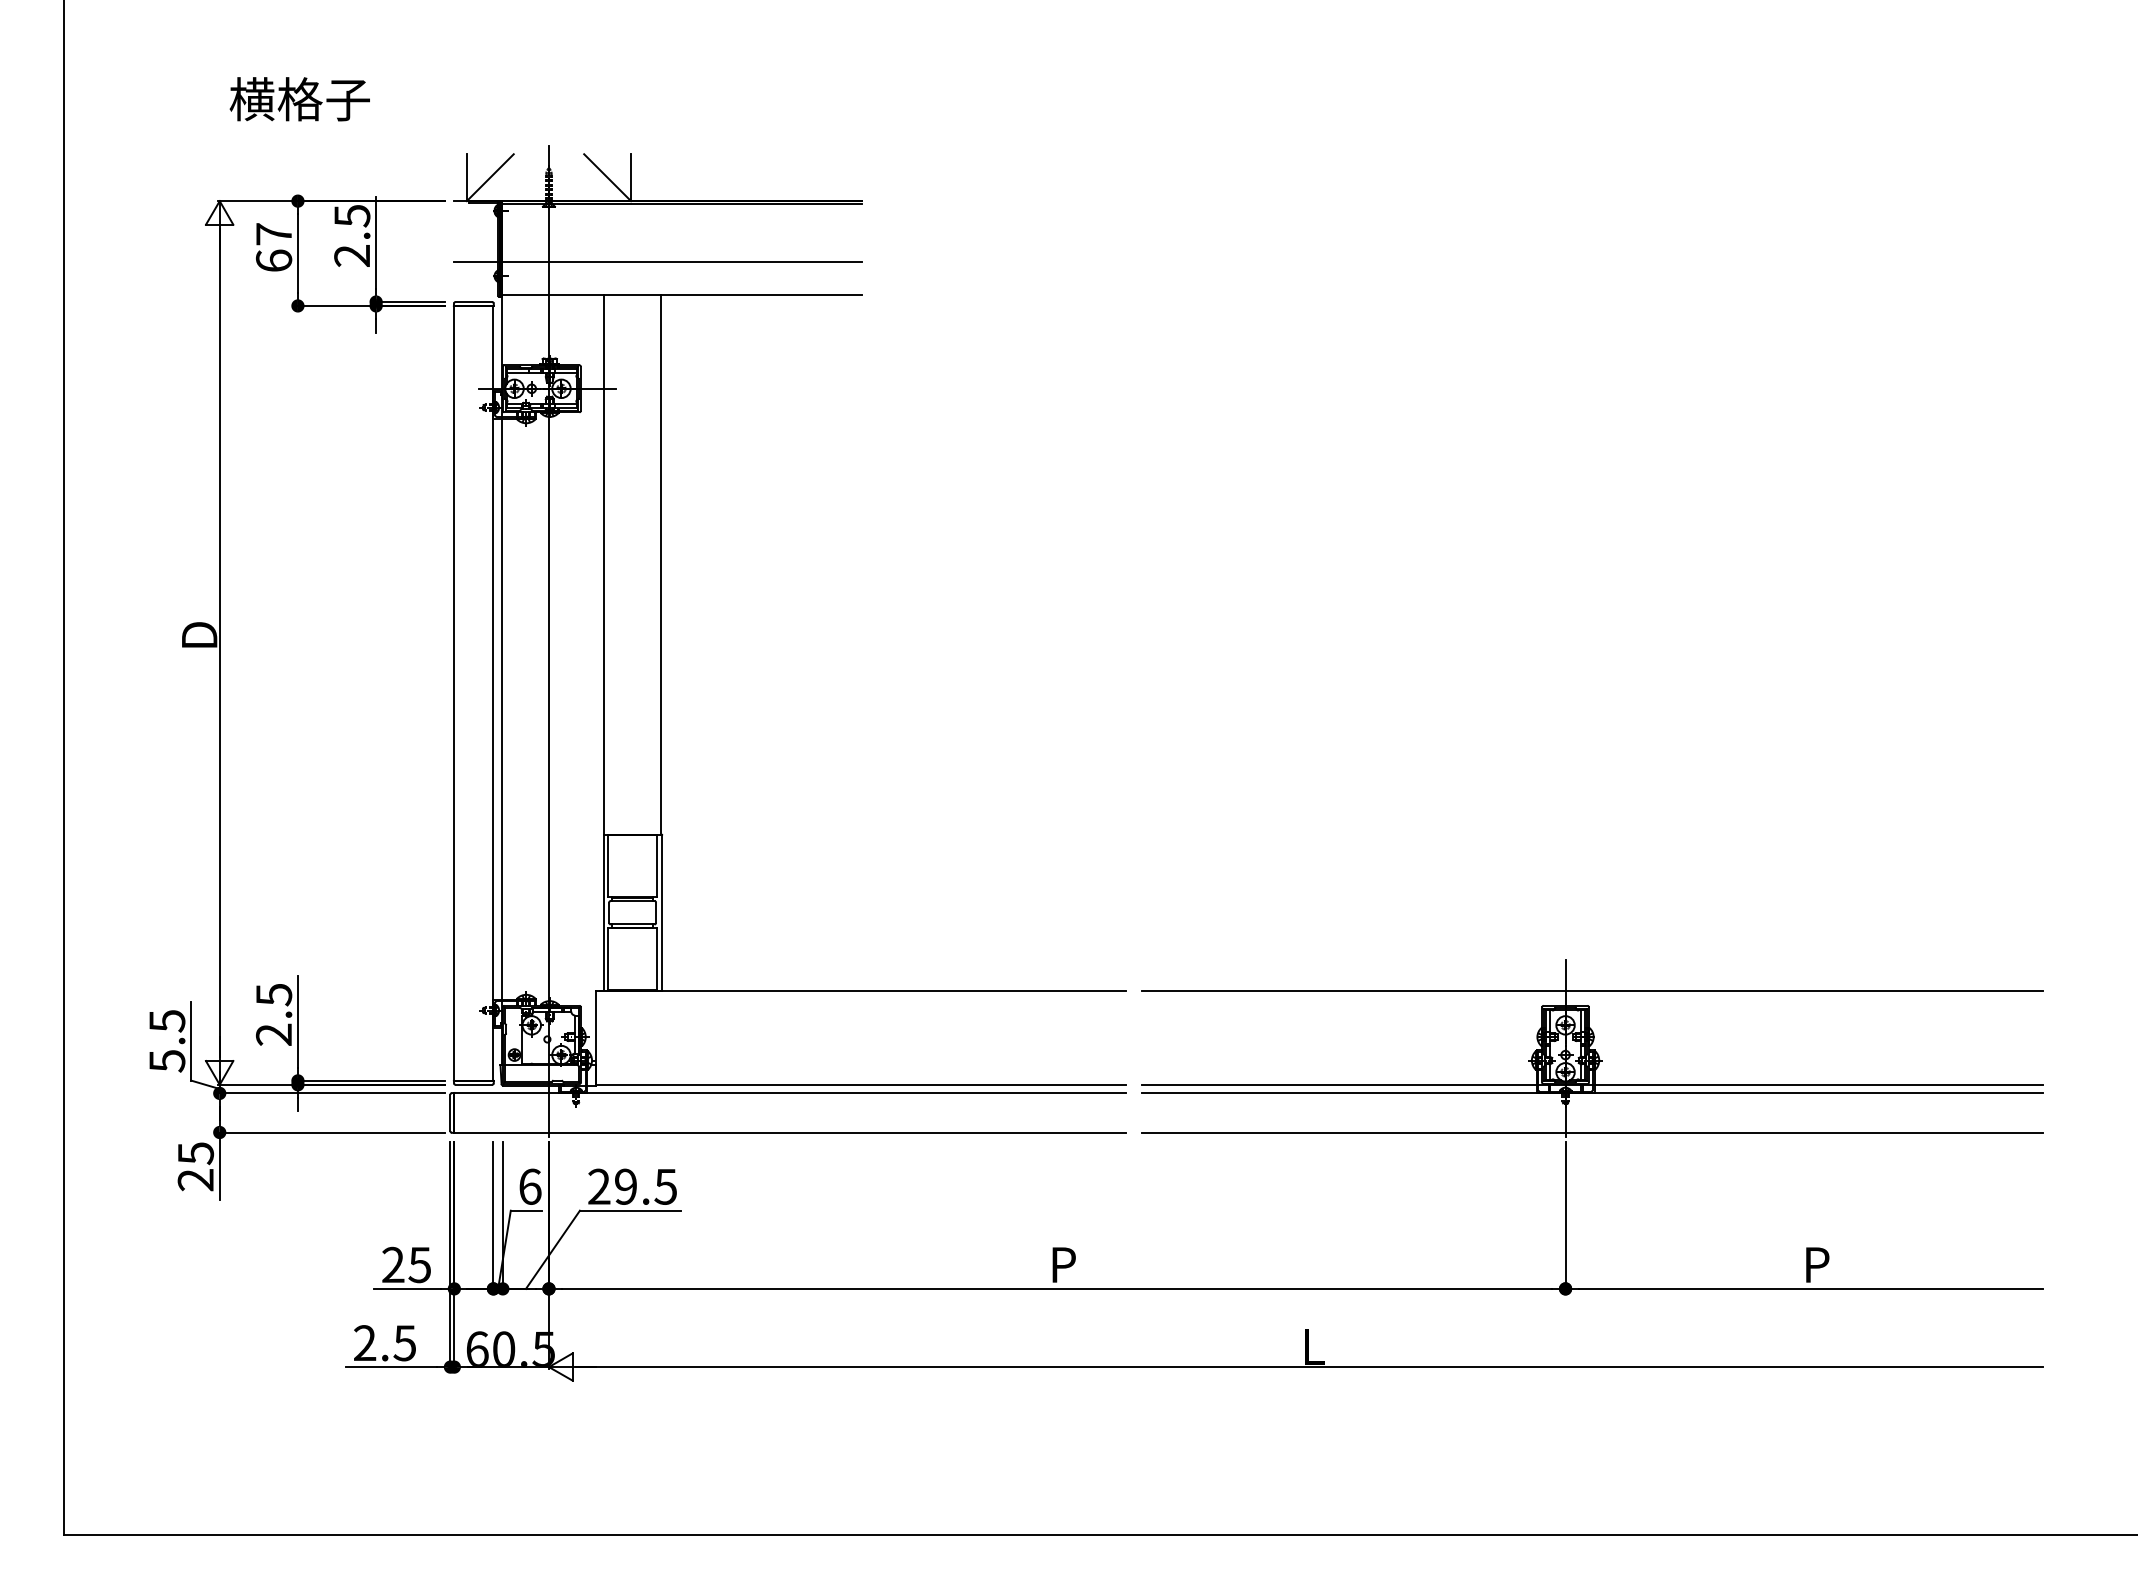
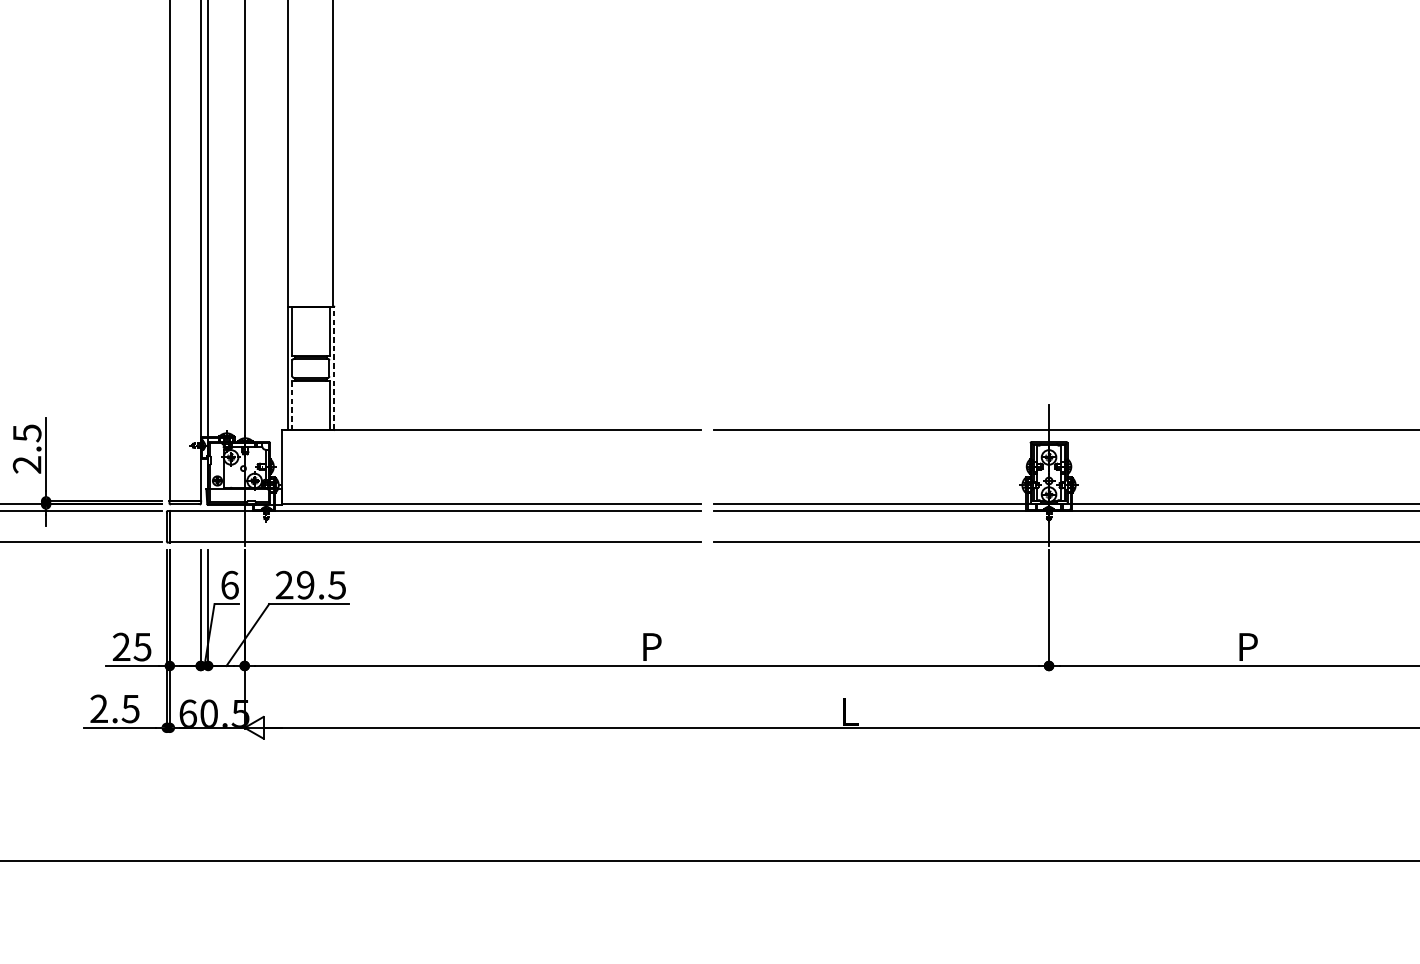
line: (662, 912) -> (334, 368), solid -> dashed
line: (608, 959) -> (291, 405), solid -> dashed

